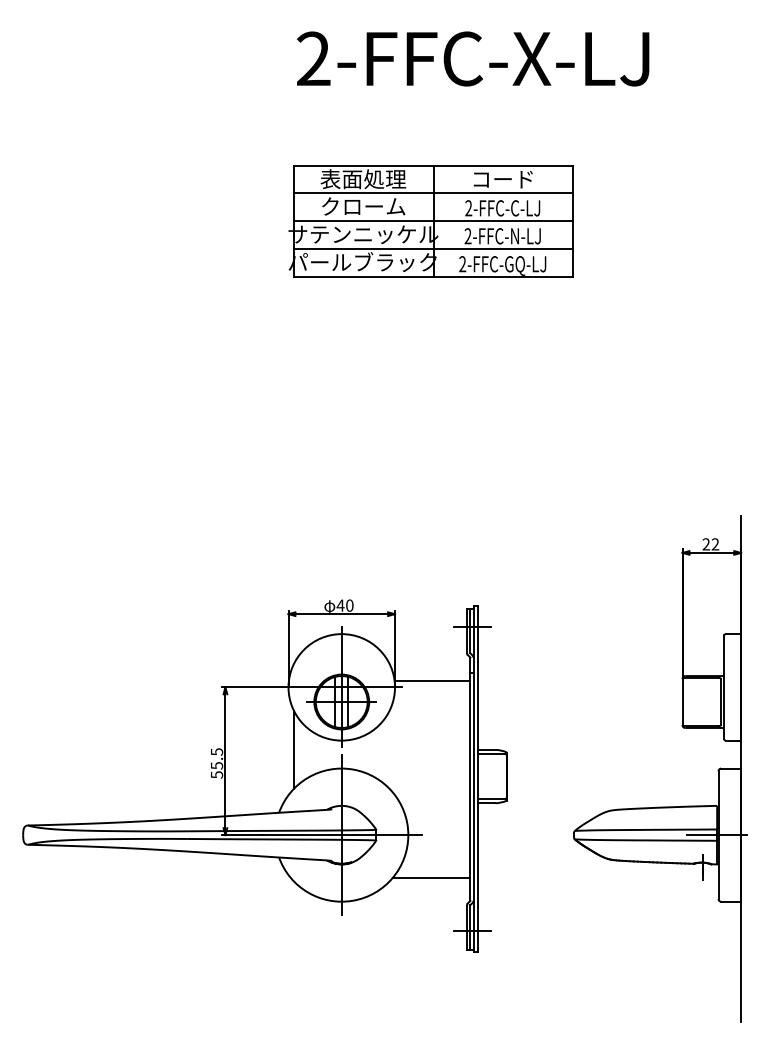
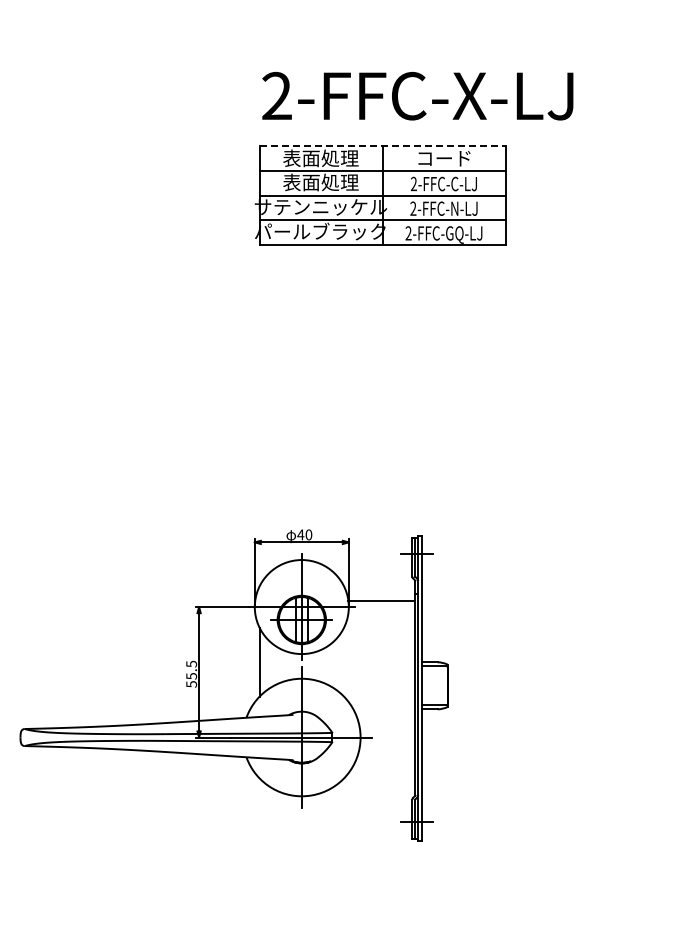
text: (472, 59) -> (417, 96), moved
line: (434, 165) -> (383, 146), solid -> dashed
text: (362, 206) -> (320, 182), クローム -> 表面処理
part: (659, 806) -> (582, 712), removed
line: (430, 878) -> (380, 775), removed

